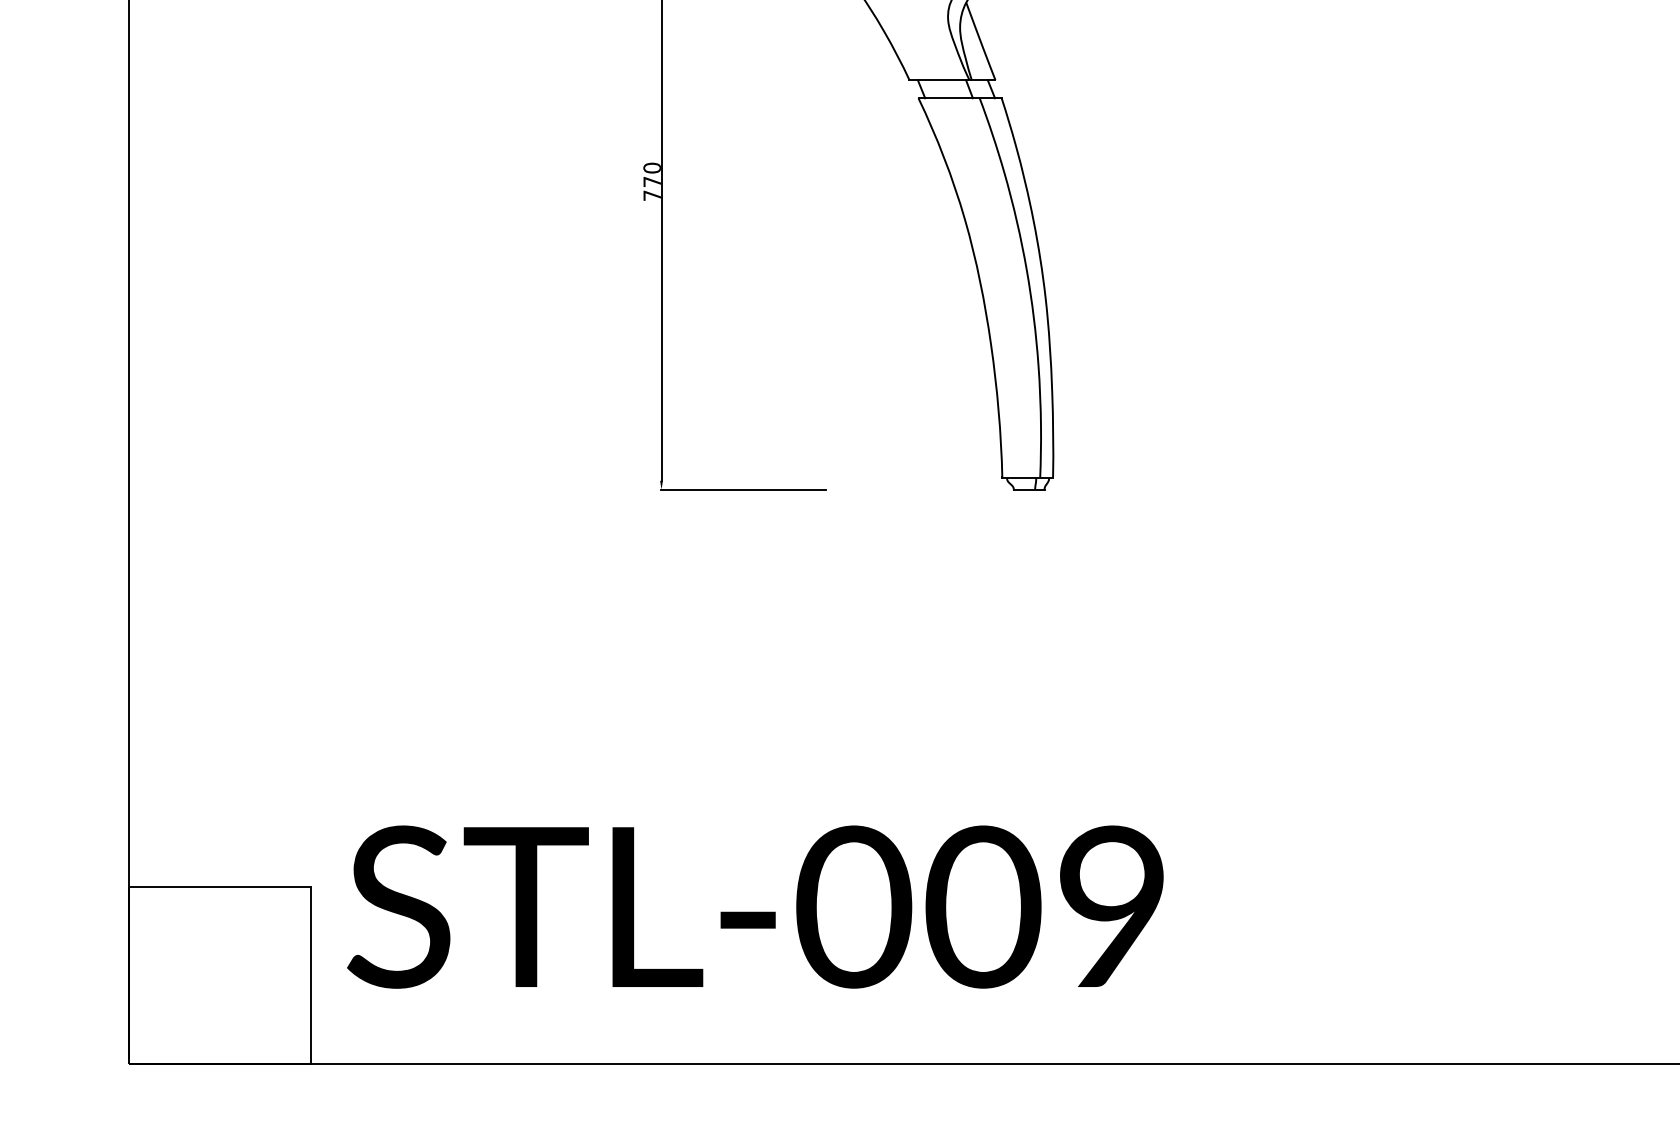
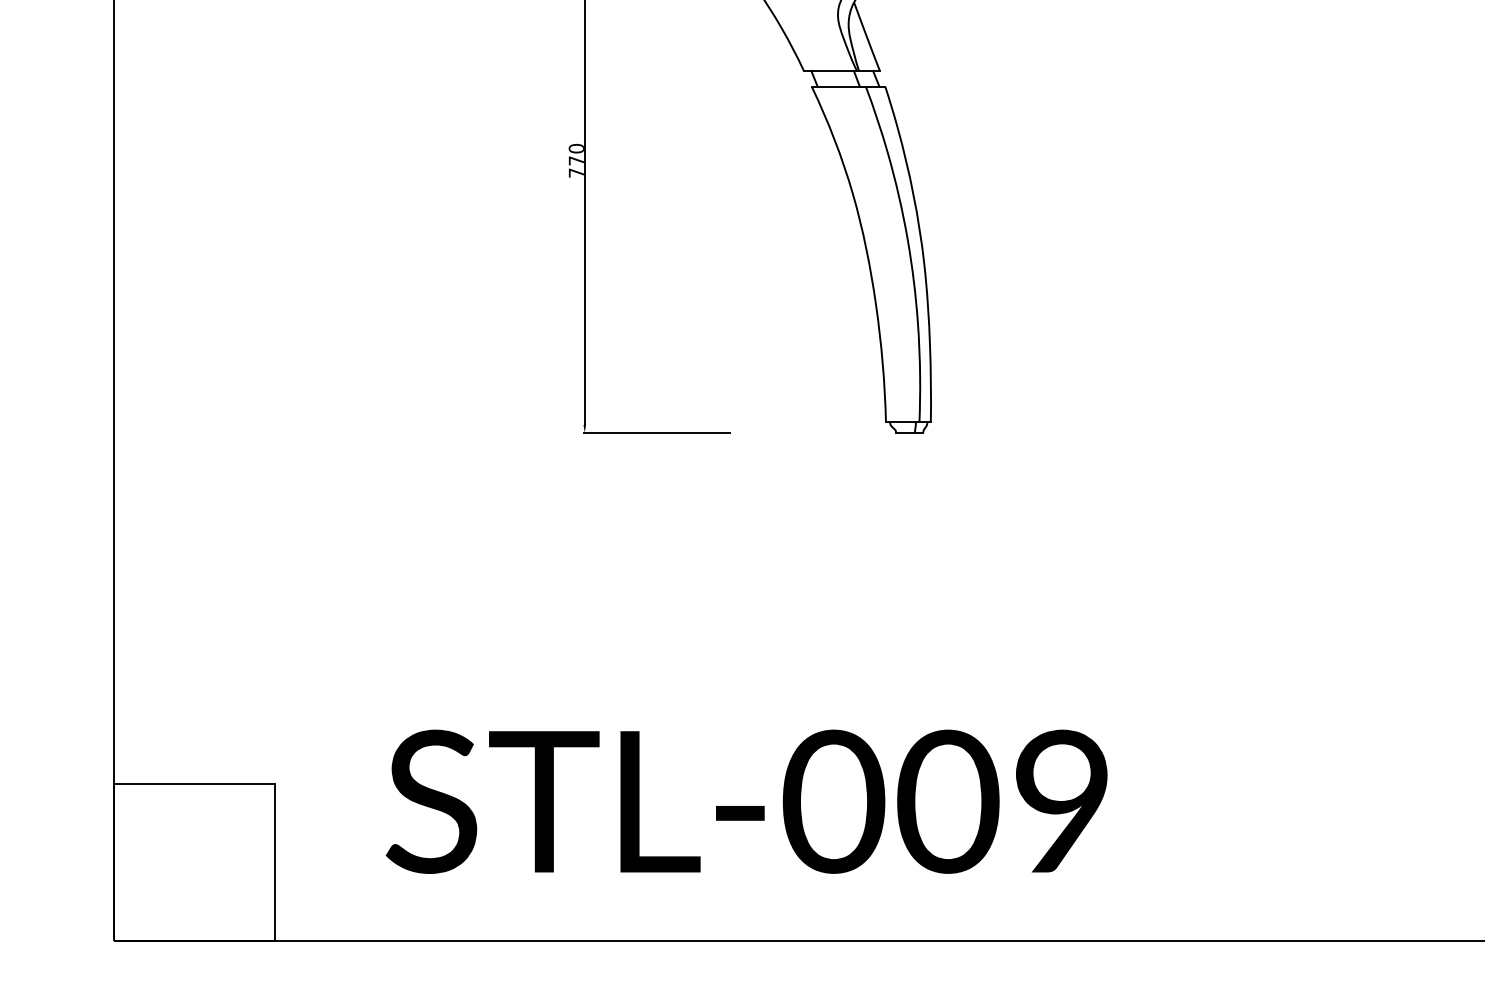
text: (755, 906) -> (746, 801), moved

